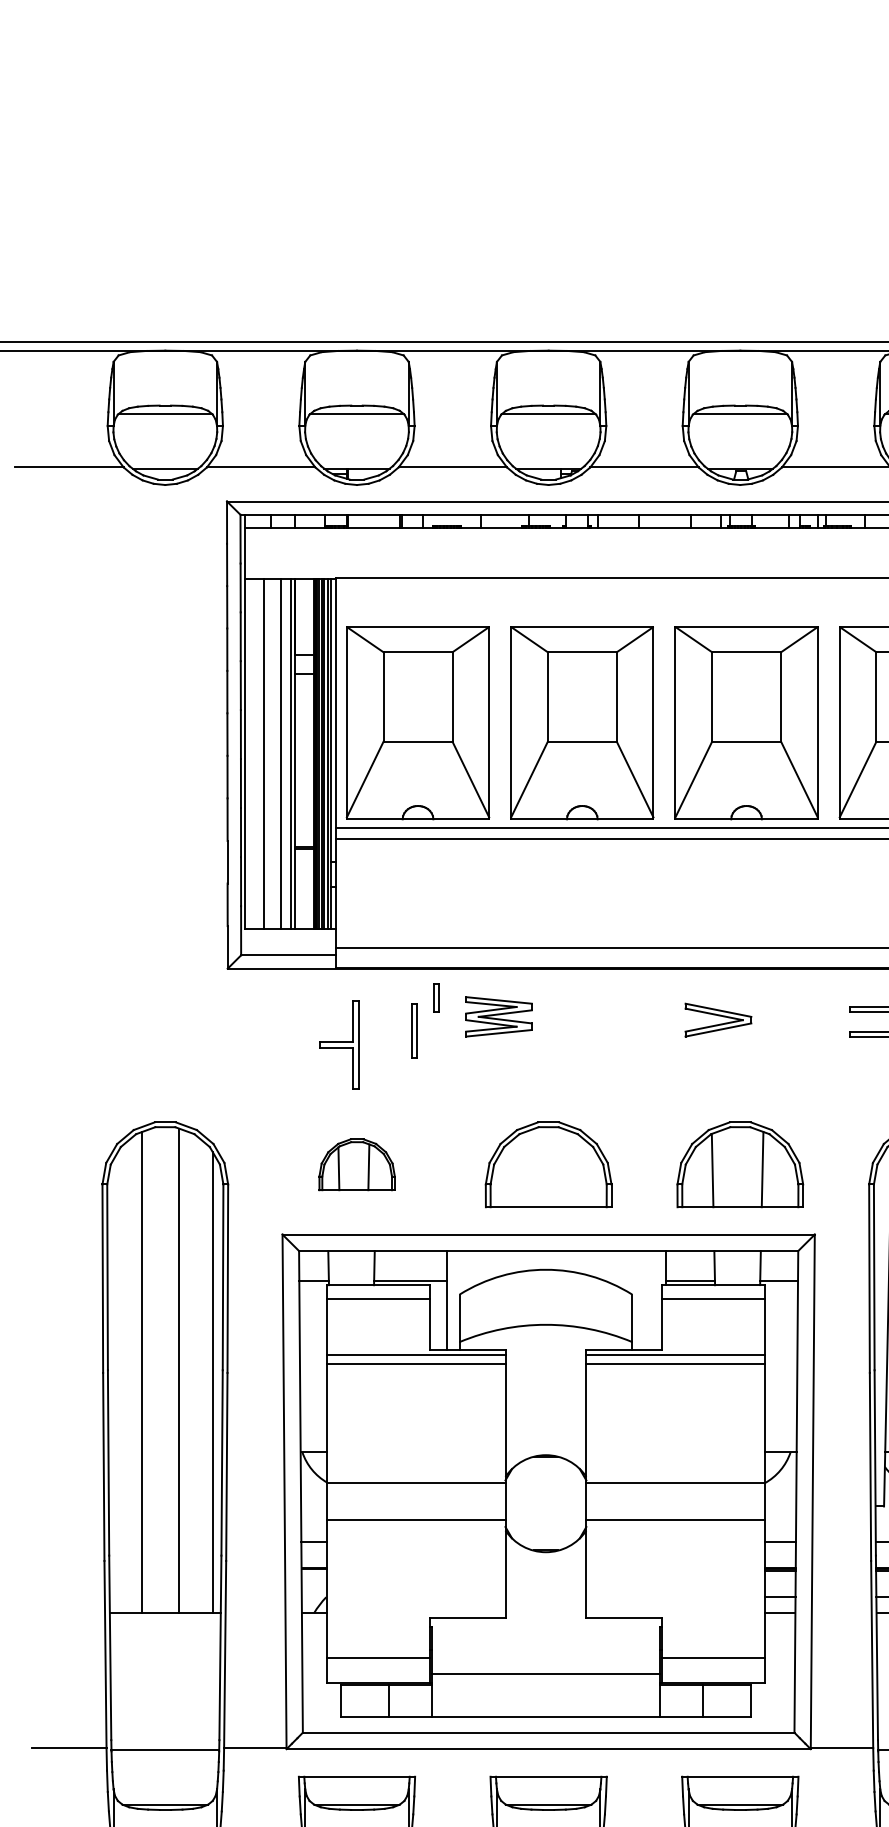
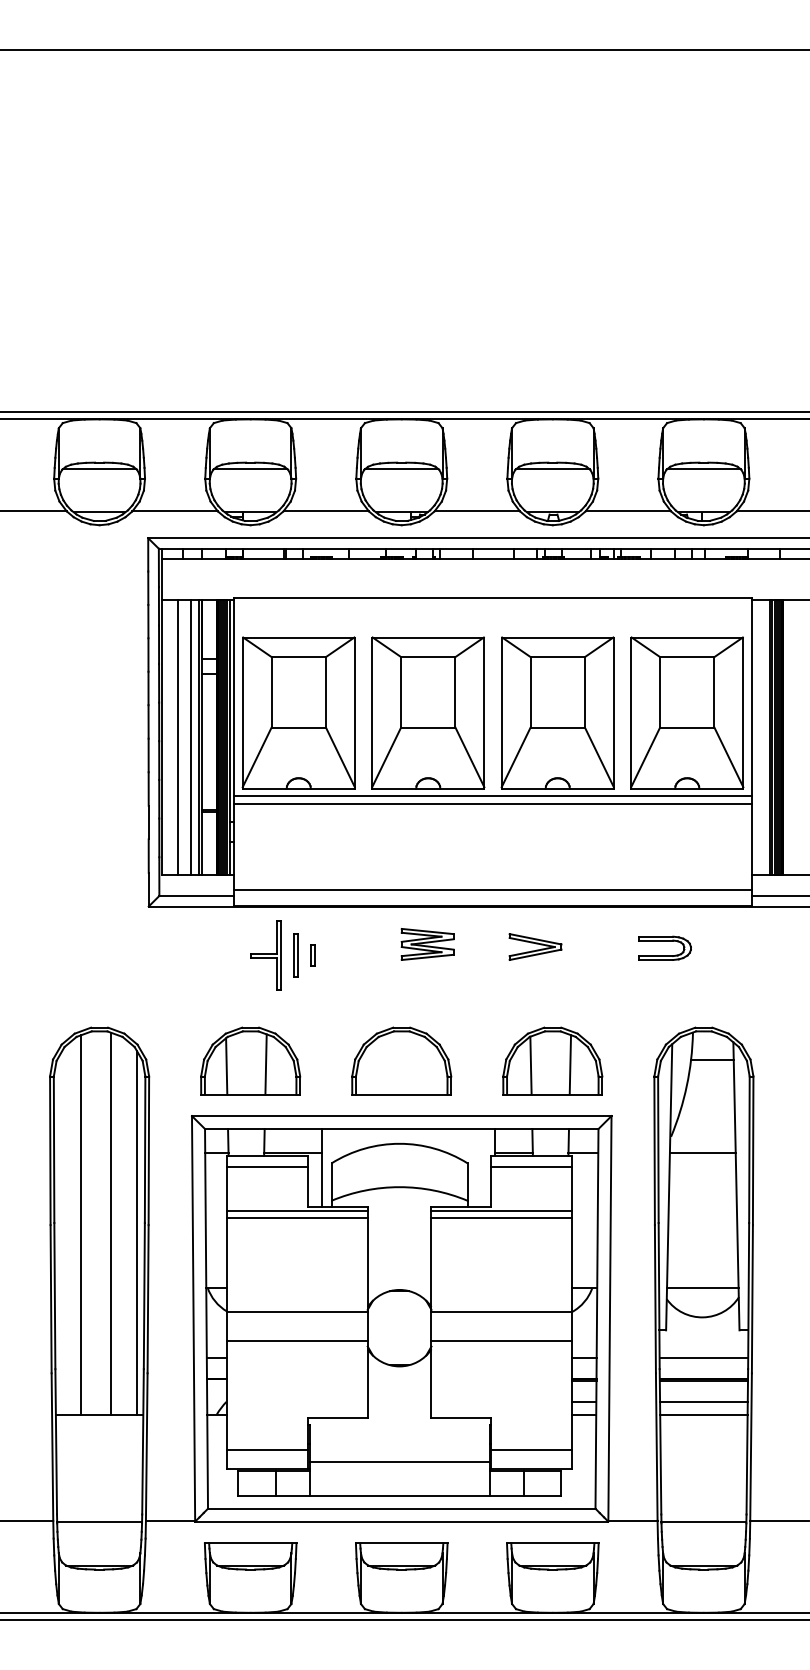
part: (435, 997) -> (312, 955), moved
part: (498, 1016) -> (427, 944), moved
part: (339, 1044) -> (265, 955), moved
part: (356, 1164) -> (250, 1060), size x1.67

